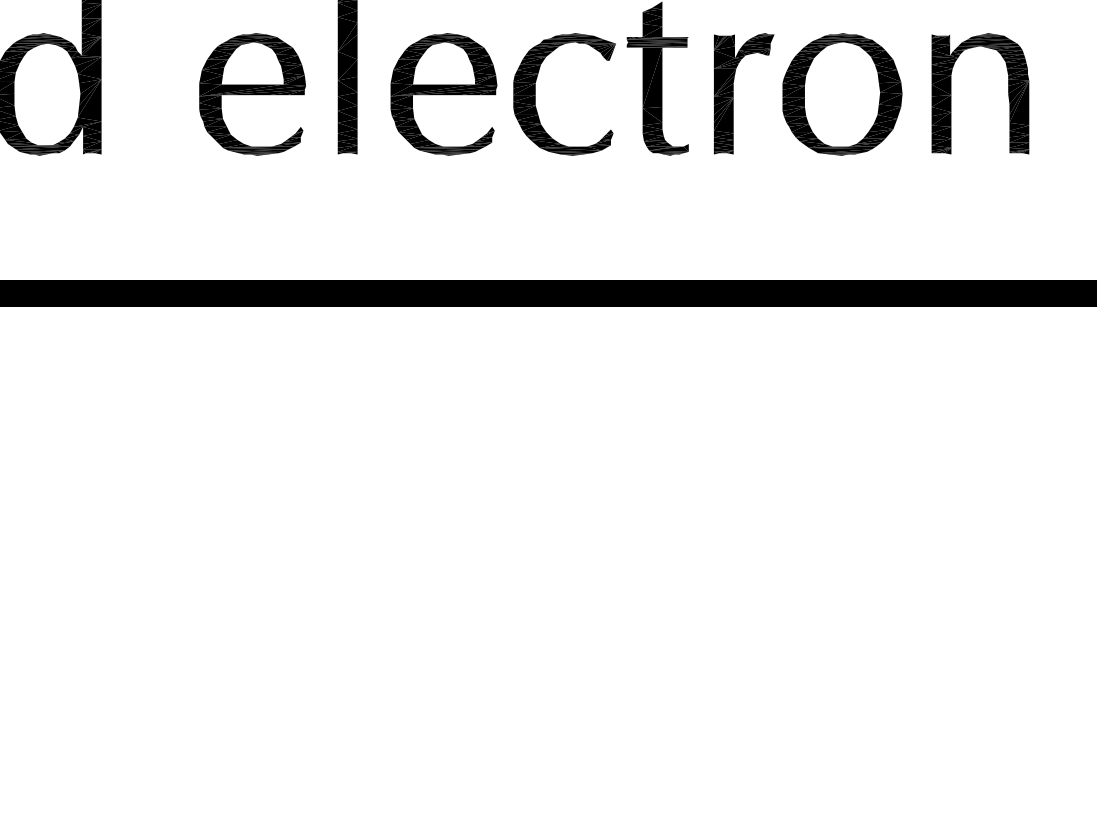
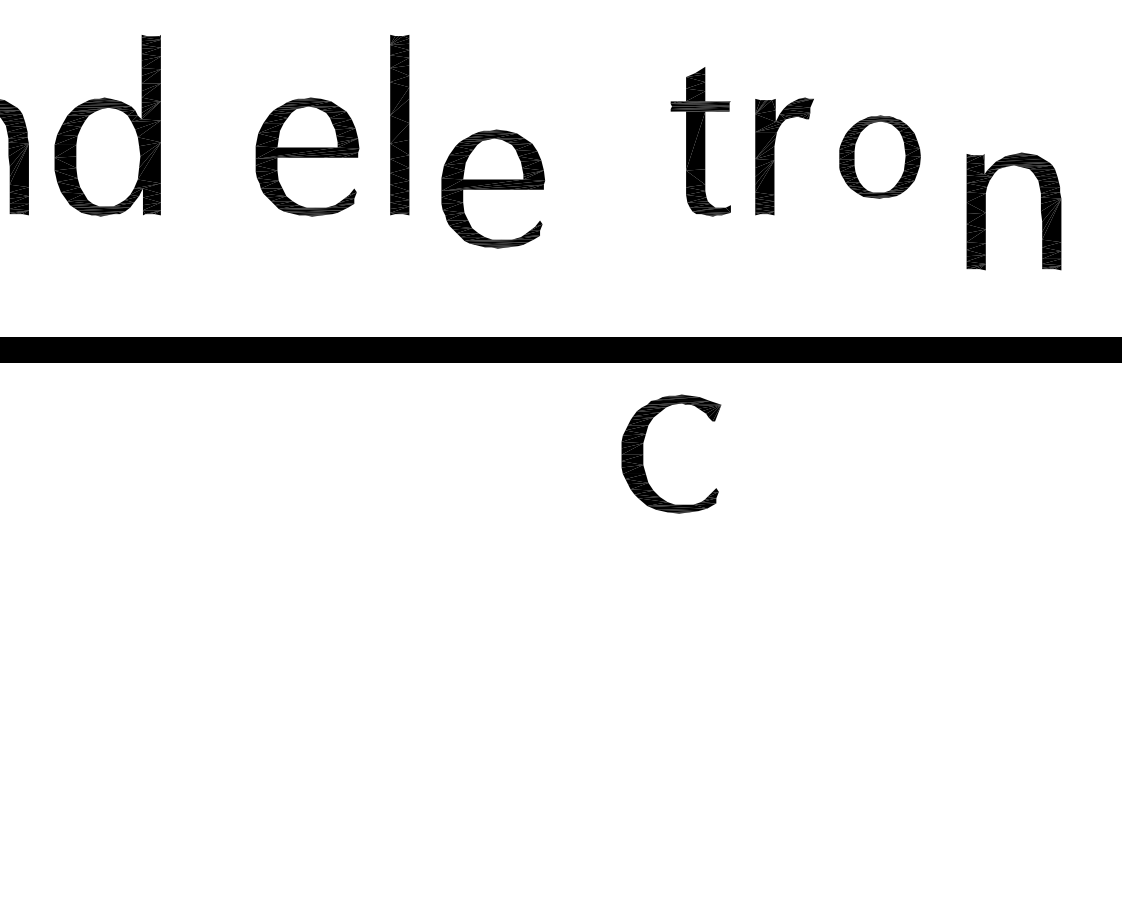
part: (444, 93) -> (493, 188), moved
part: (535, 93) -> (643, 453), moved
part: (841, 93) -> (879, 156), size x0.7
part: (951, 93) -> (985, 211), moved

